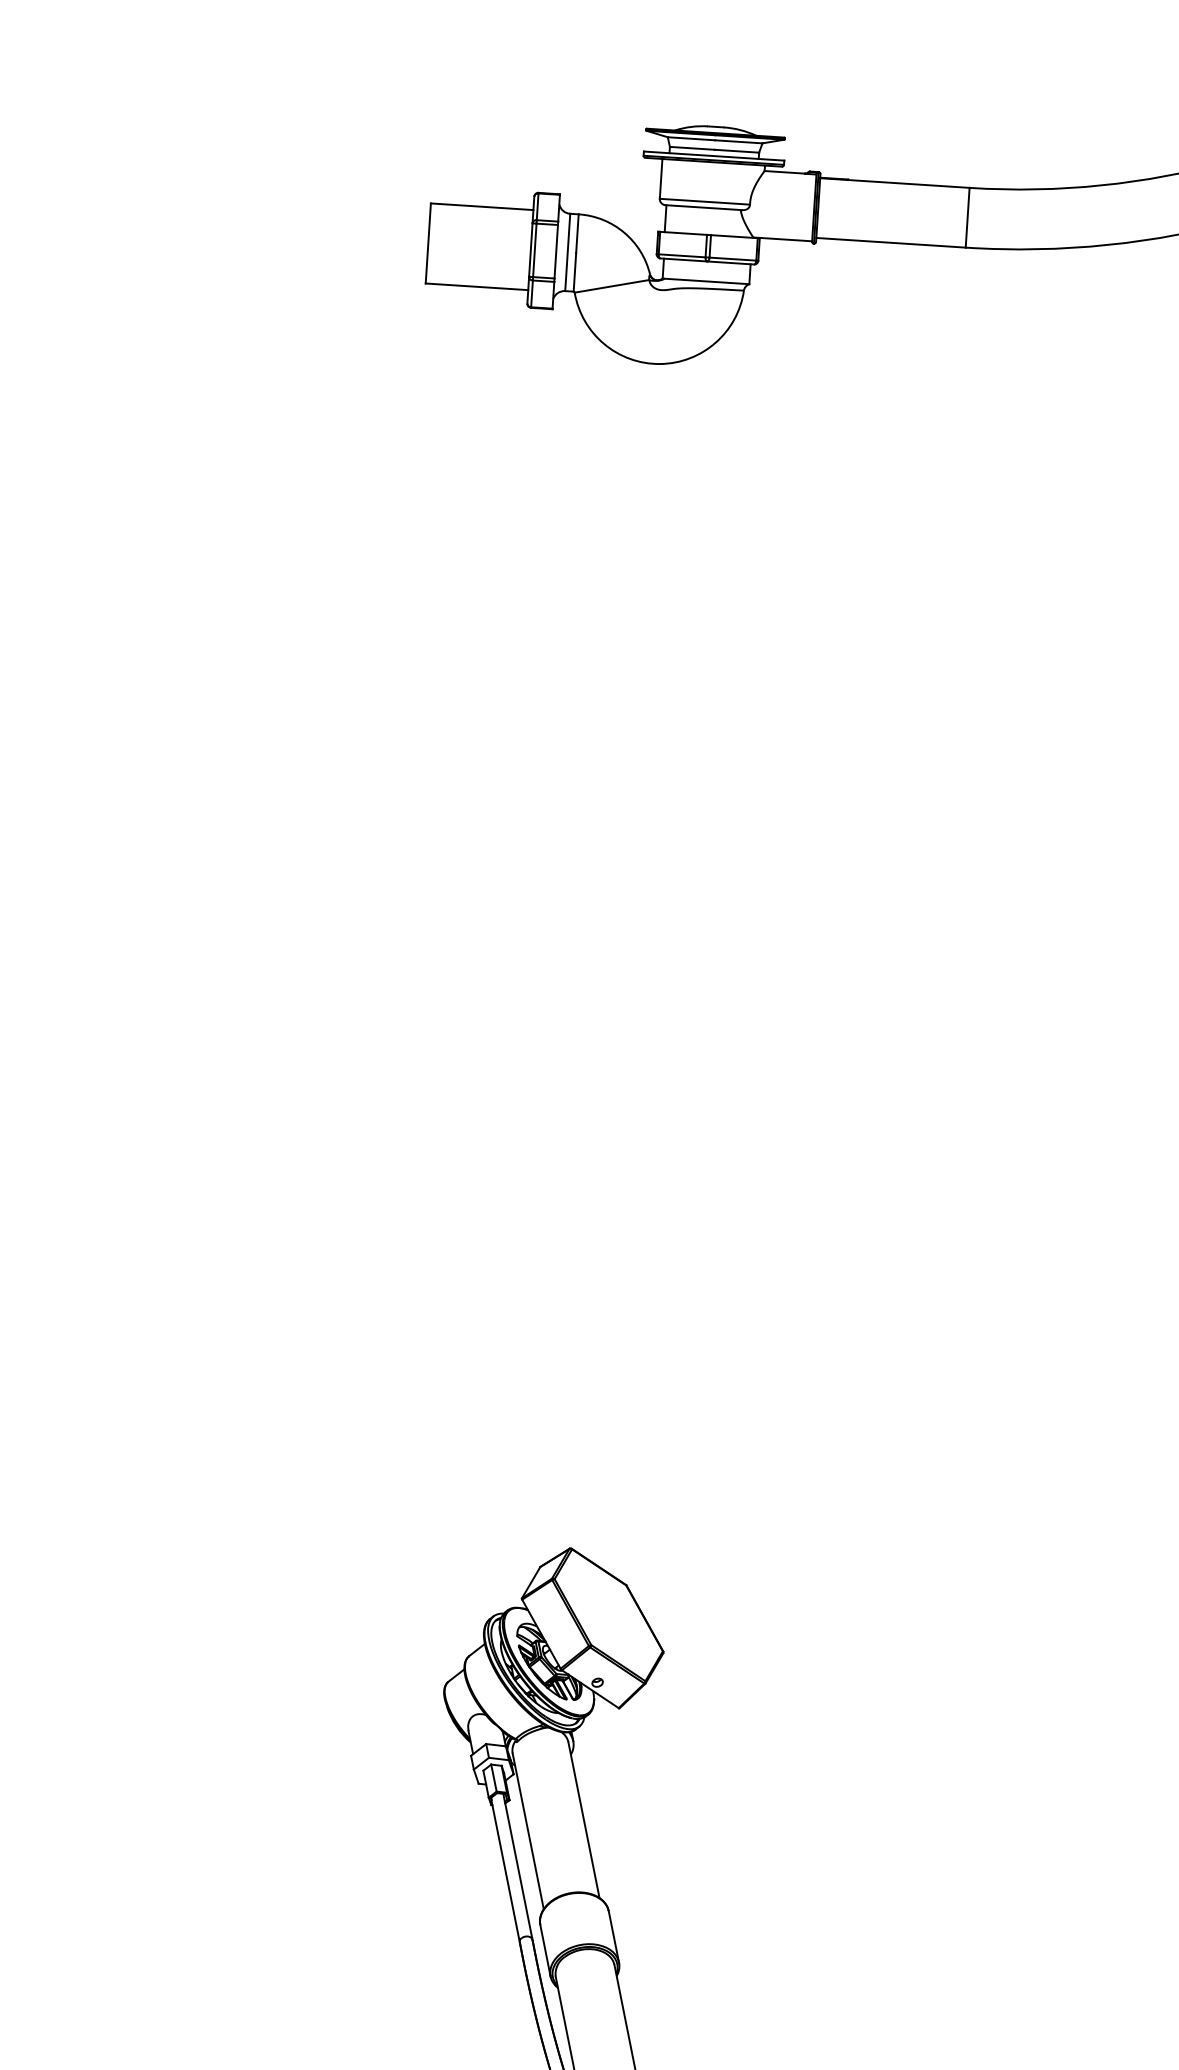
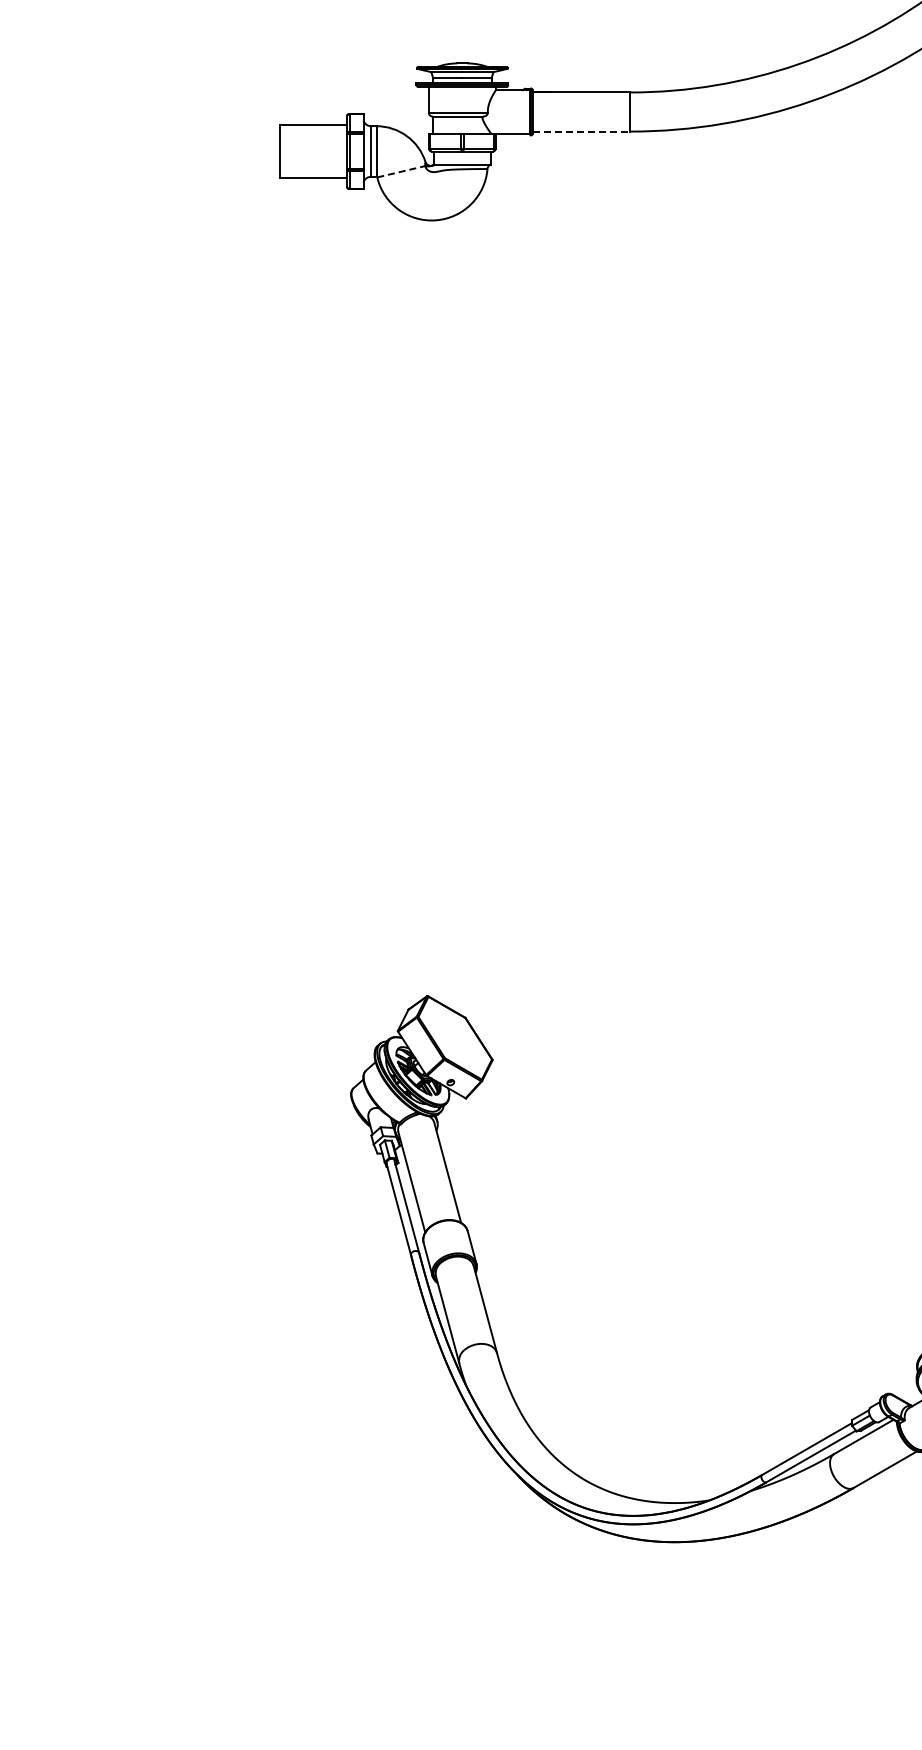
line: (891, 242) -> (581, 131), solid -> dashed
line: (612, 285) -> (401, 171), solid -> dashed

